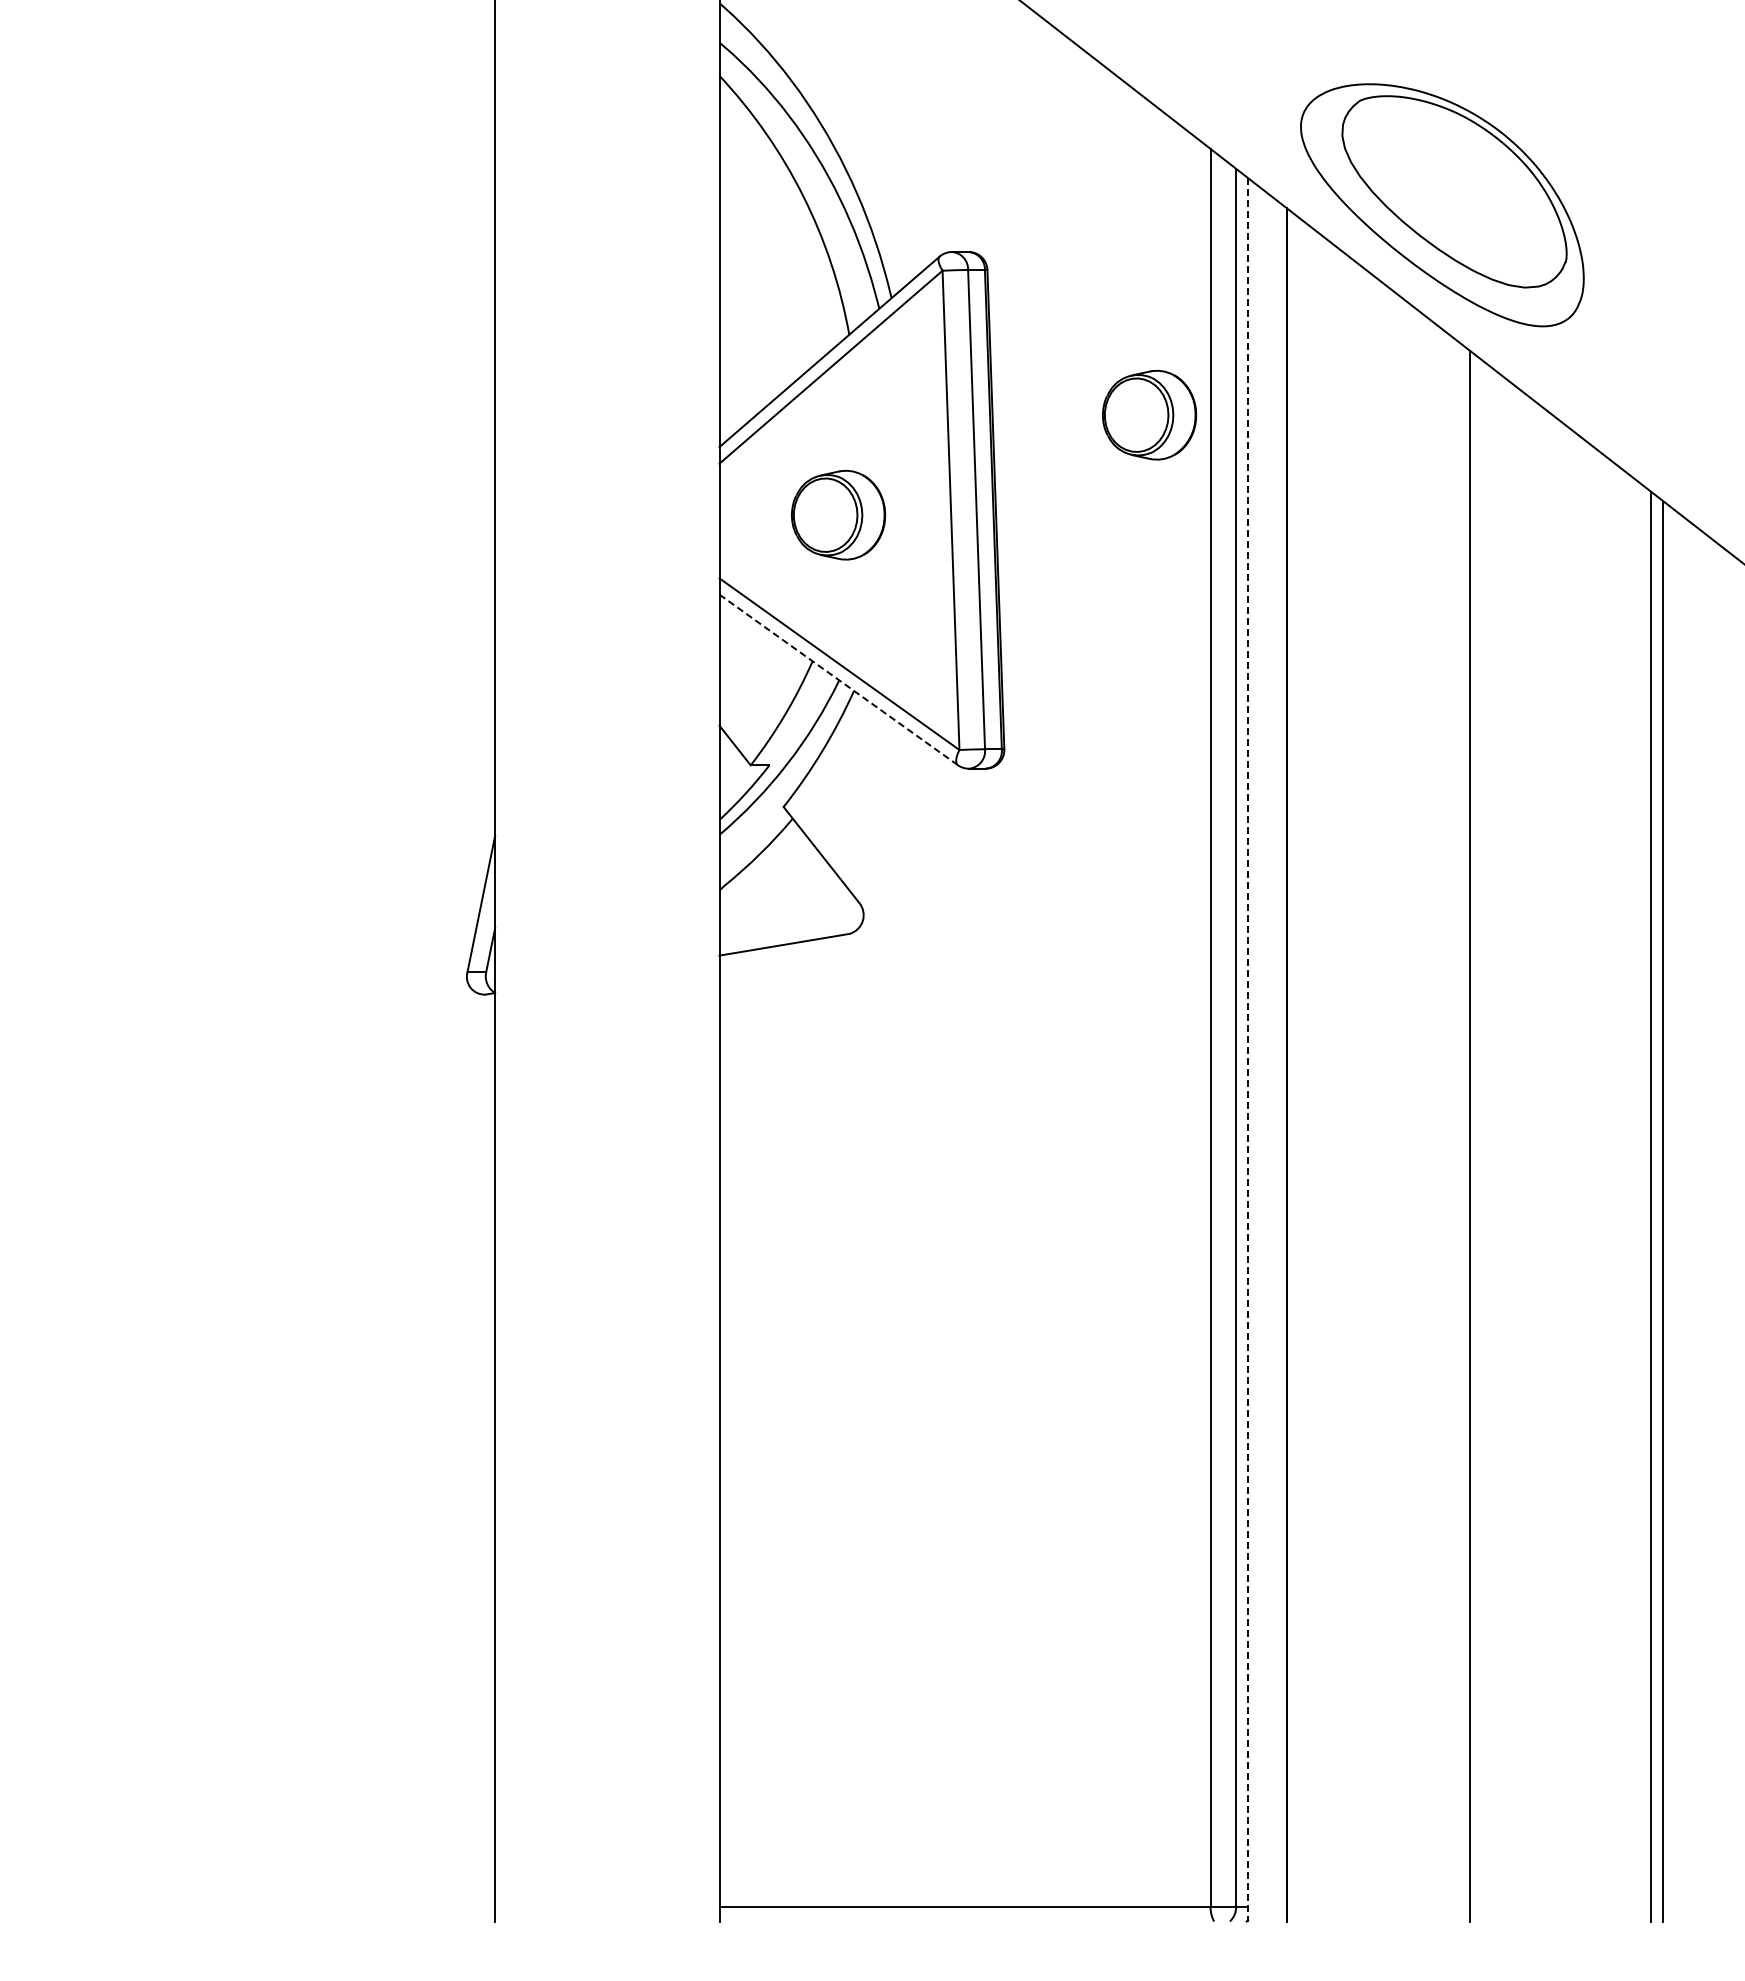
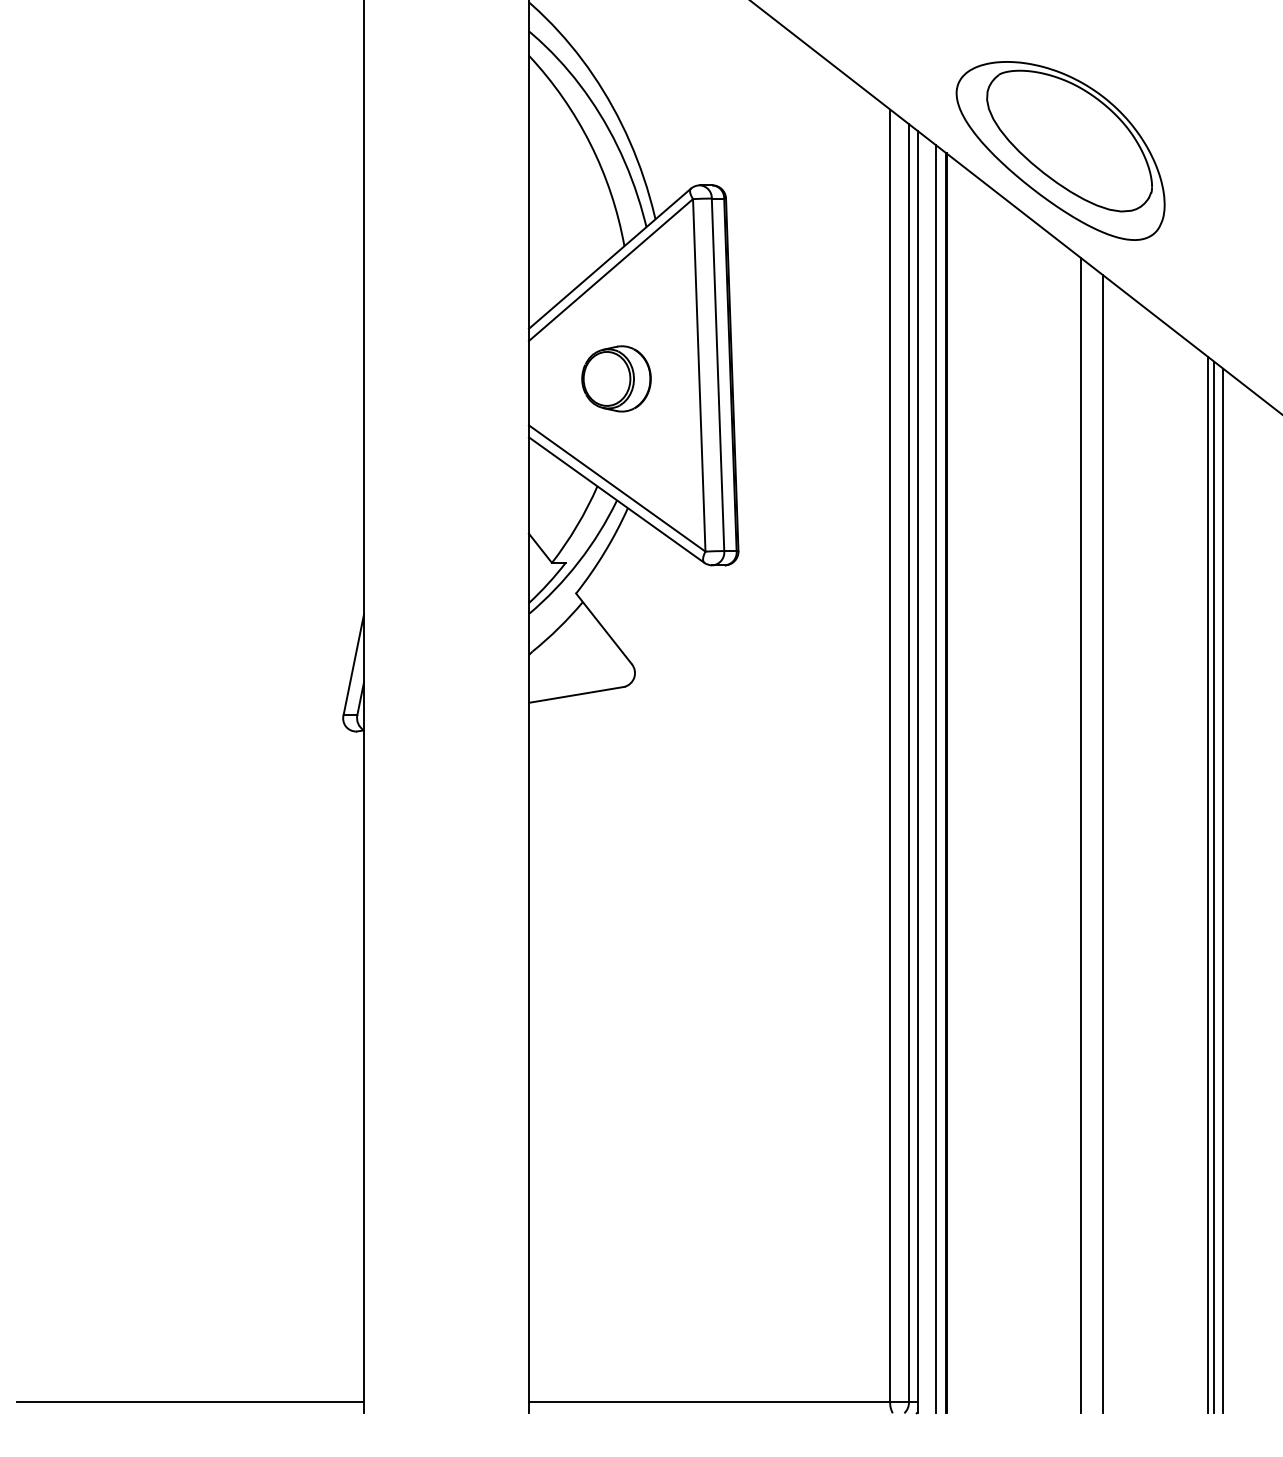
part: (1149, 414) -> (845, 304), removed
line: (838, 679) -> (616, 499), dashed -> solid
line: (1248, 1049) -> (918, 771), dashed -> solid
line: (1272, 1059) -> (935, 779), added
line: (1500, 1147) -> (1103, 843), added
line: (1642, 1202) -> (1207, 884), added
line: (259, 1906) -> (190, 1402), added

